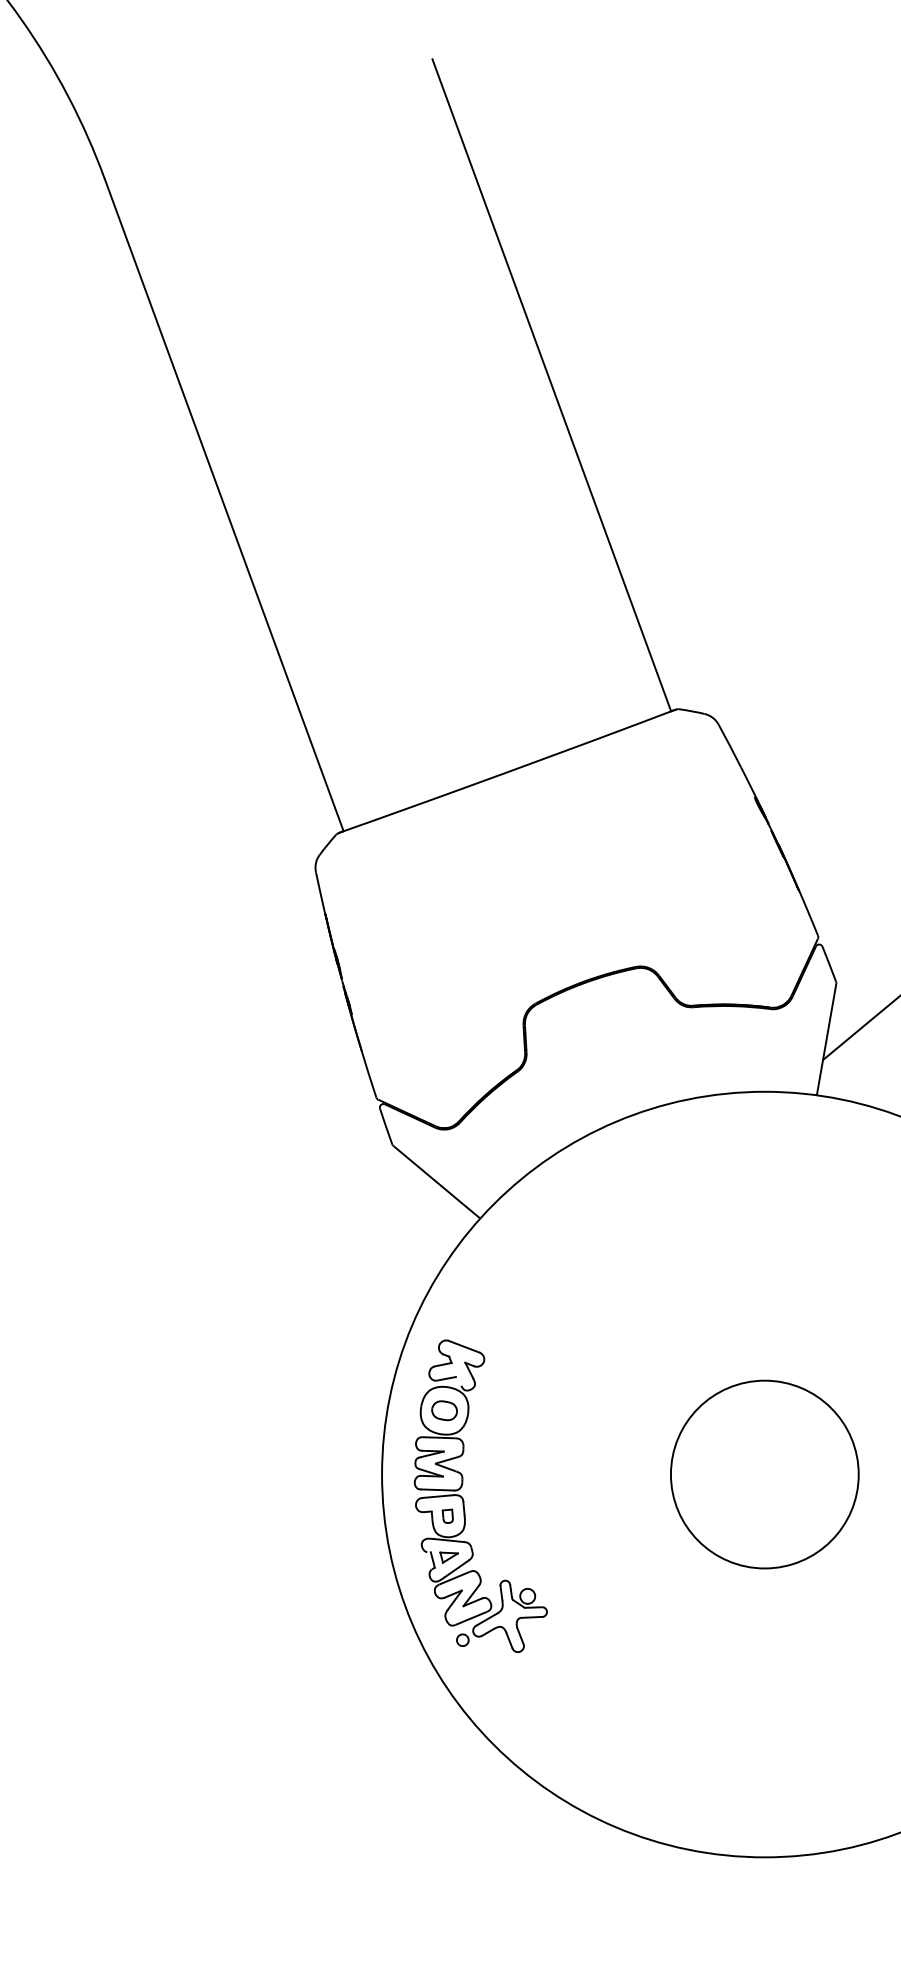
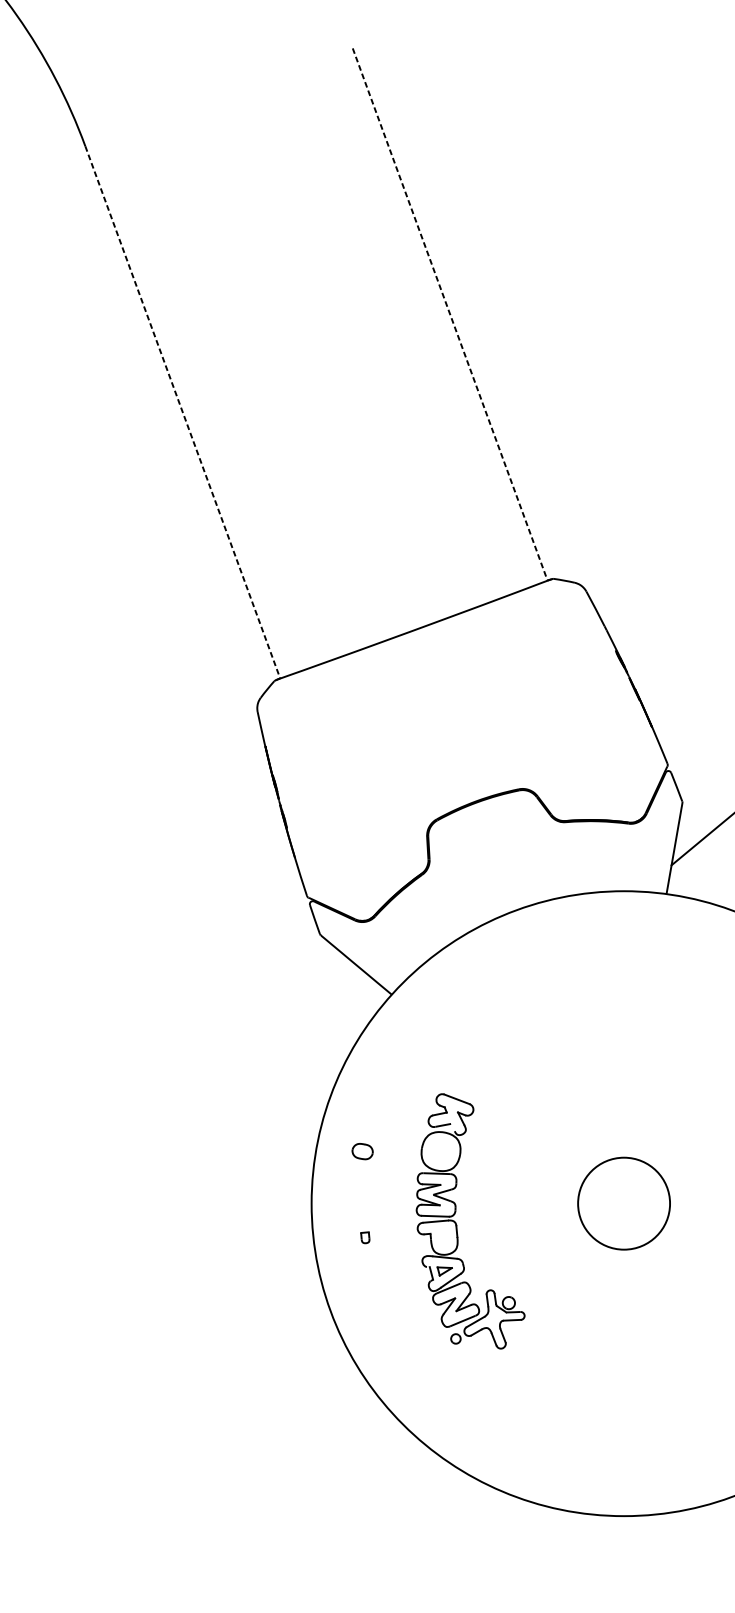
line: (551, 385) -> (449, 314), solid -> dashed
line: (224, 505) -> (183, 412), solid -> dashed
circle: (764, 1474) -> (623, 1203), size x0.6
part: (464, 1500) -> (457, 1224), moved

